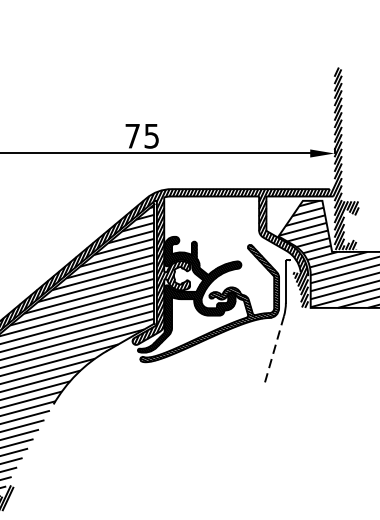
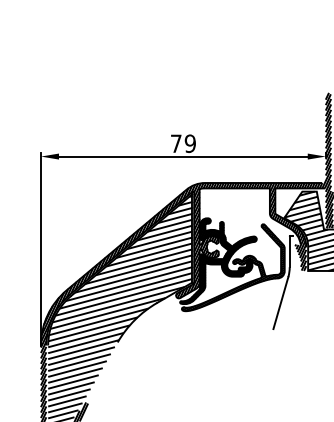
text: (150, 135) -> (189, 143), 75 -> 79
line: (273, 351) -> (280, 303), dashed -> solid

